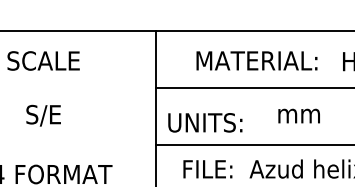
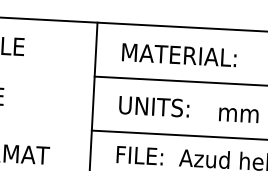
text: (256, 60) -> (178, 54), moved
text: (298, 115) -> (238, 114), moved
text: (205, 122) -> (154, 106), moved

